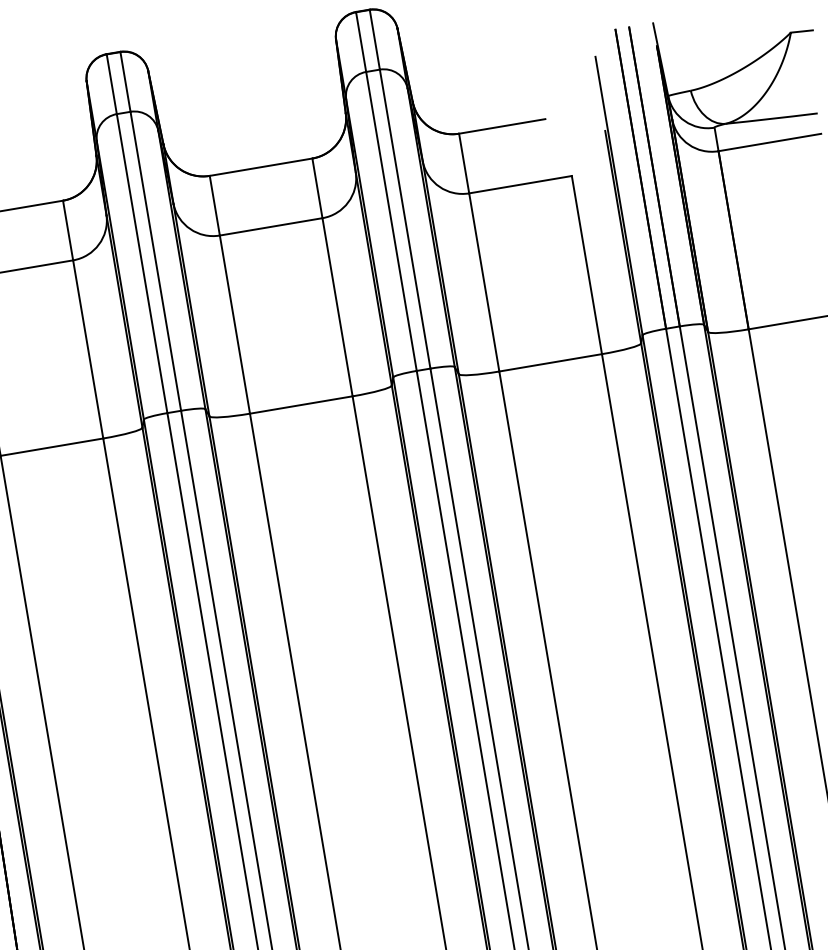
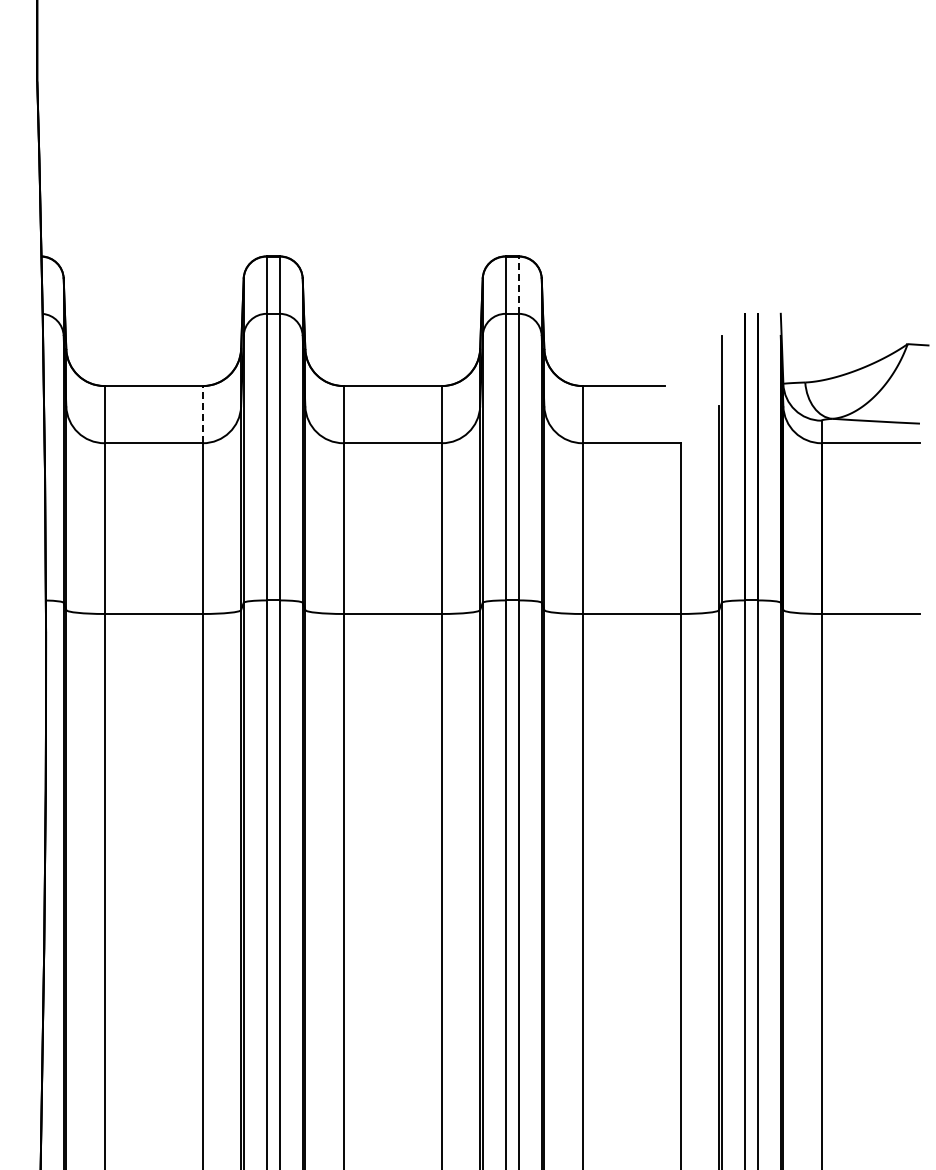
line: (374, 40) -> (518, 285), solid -> dashed
line: (67, 230) -> (202, 414), solid -> dashed

